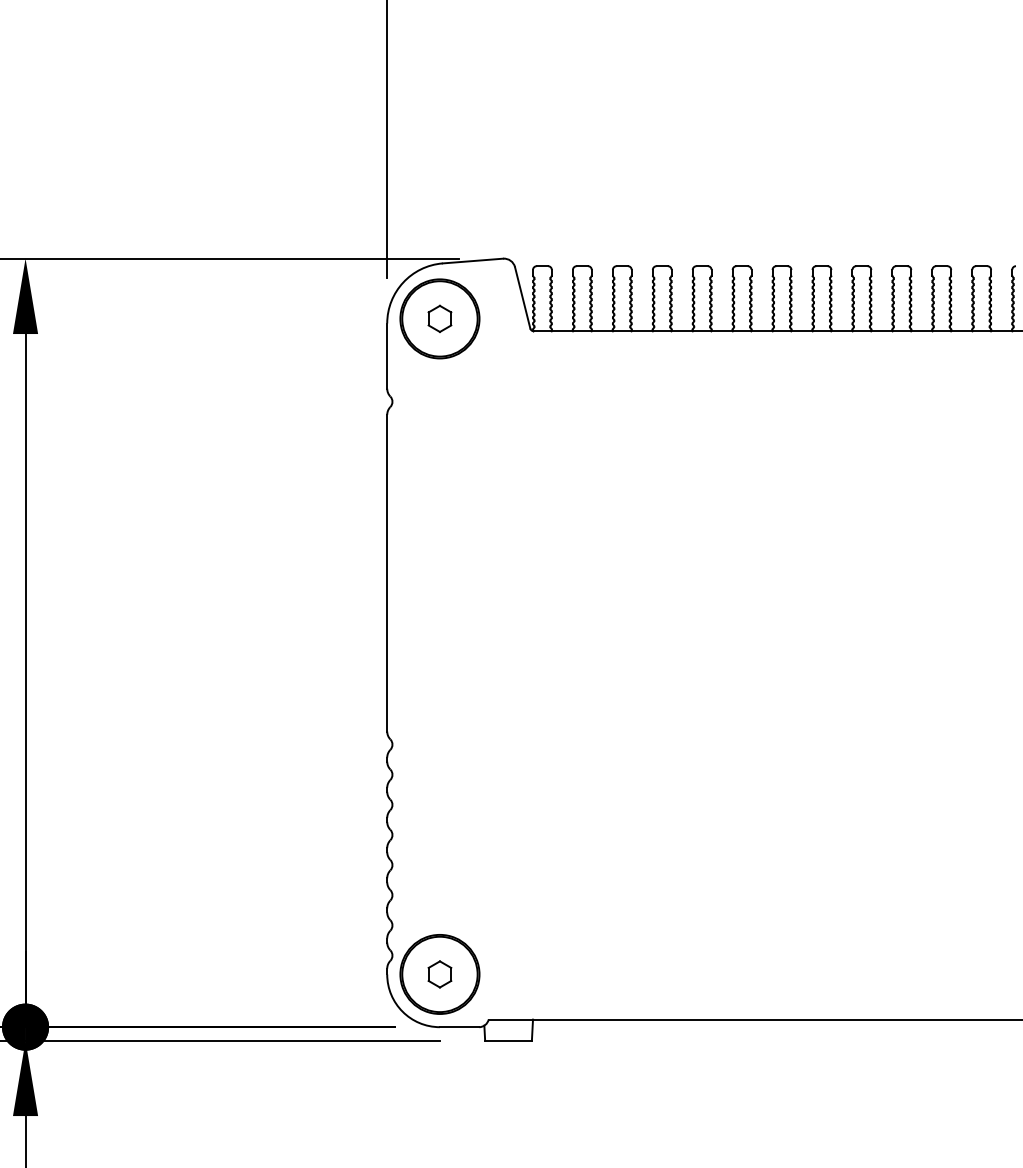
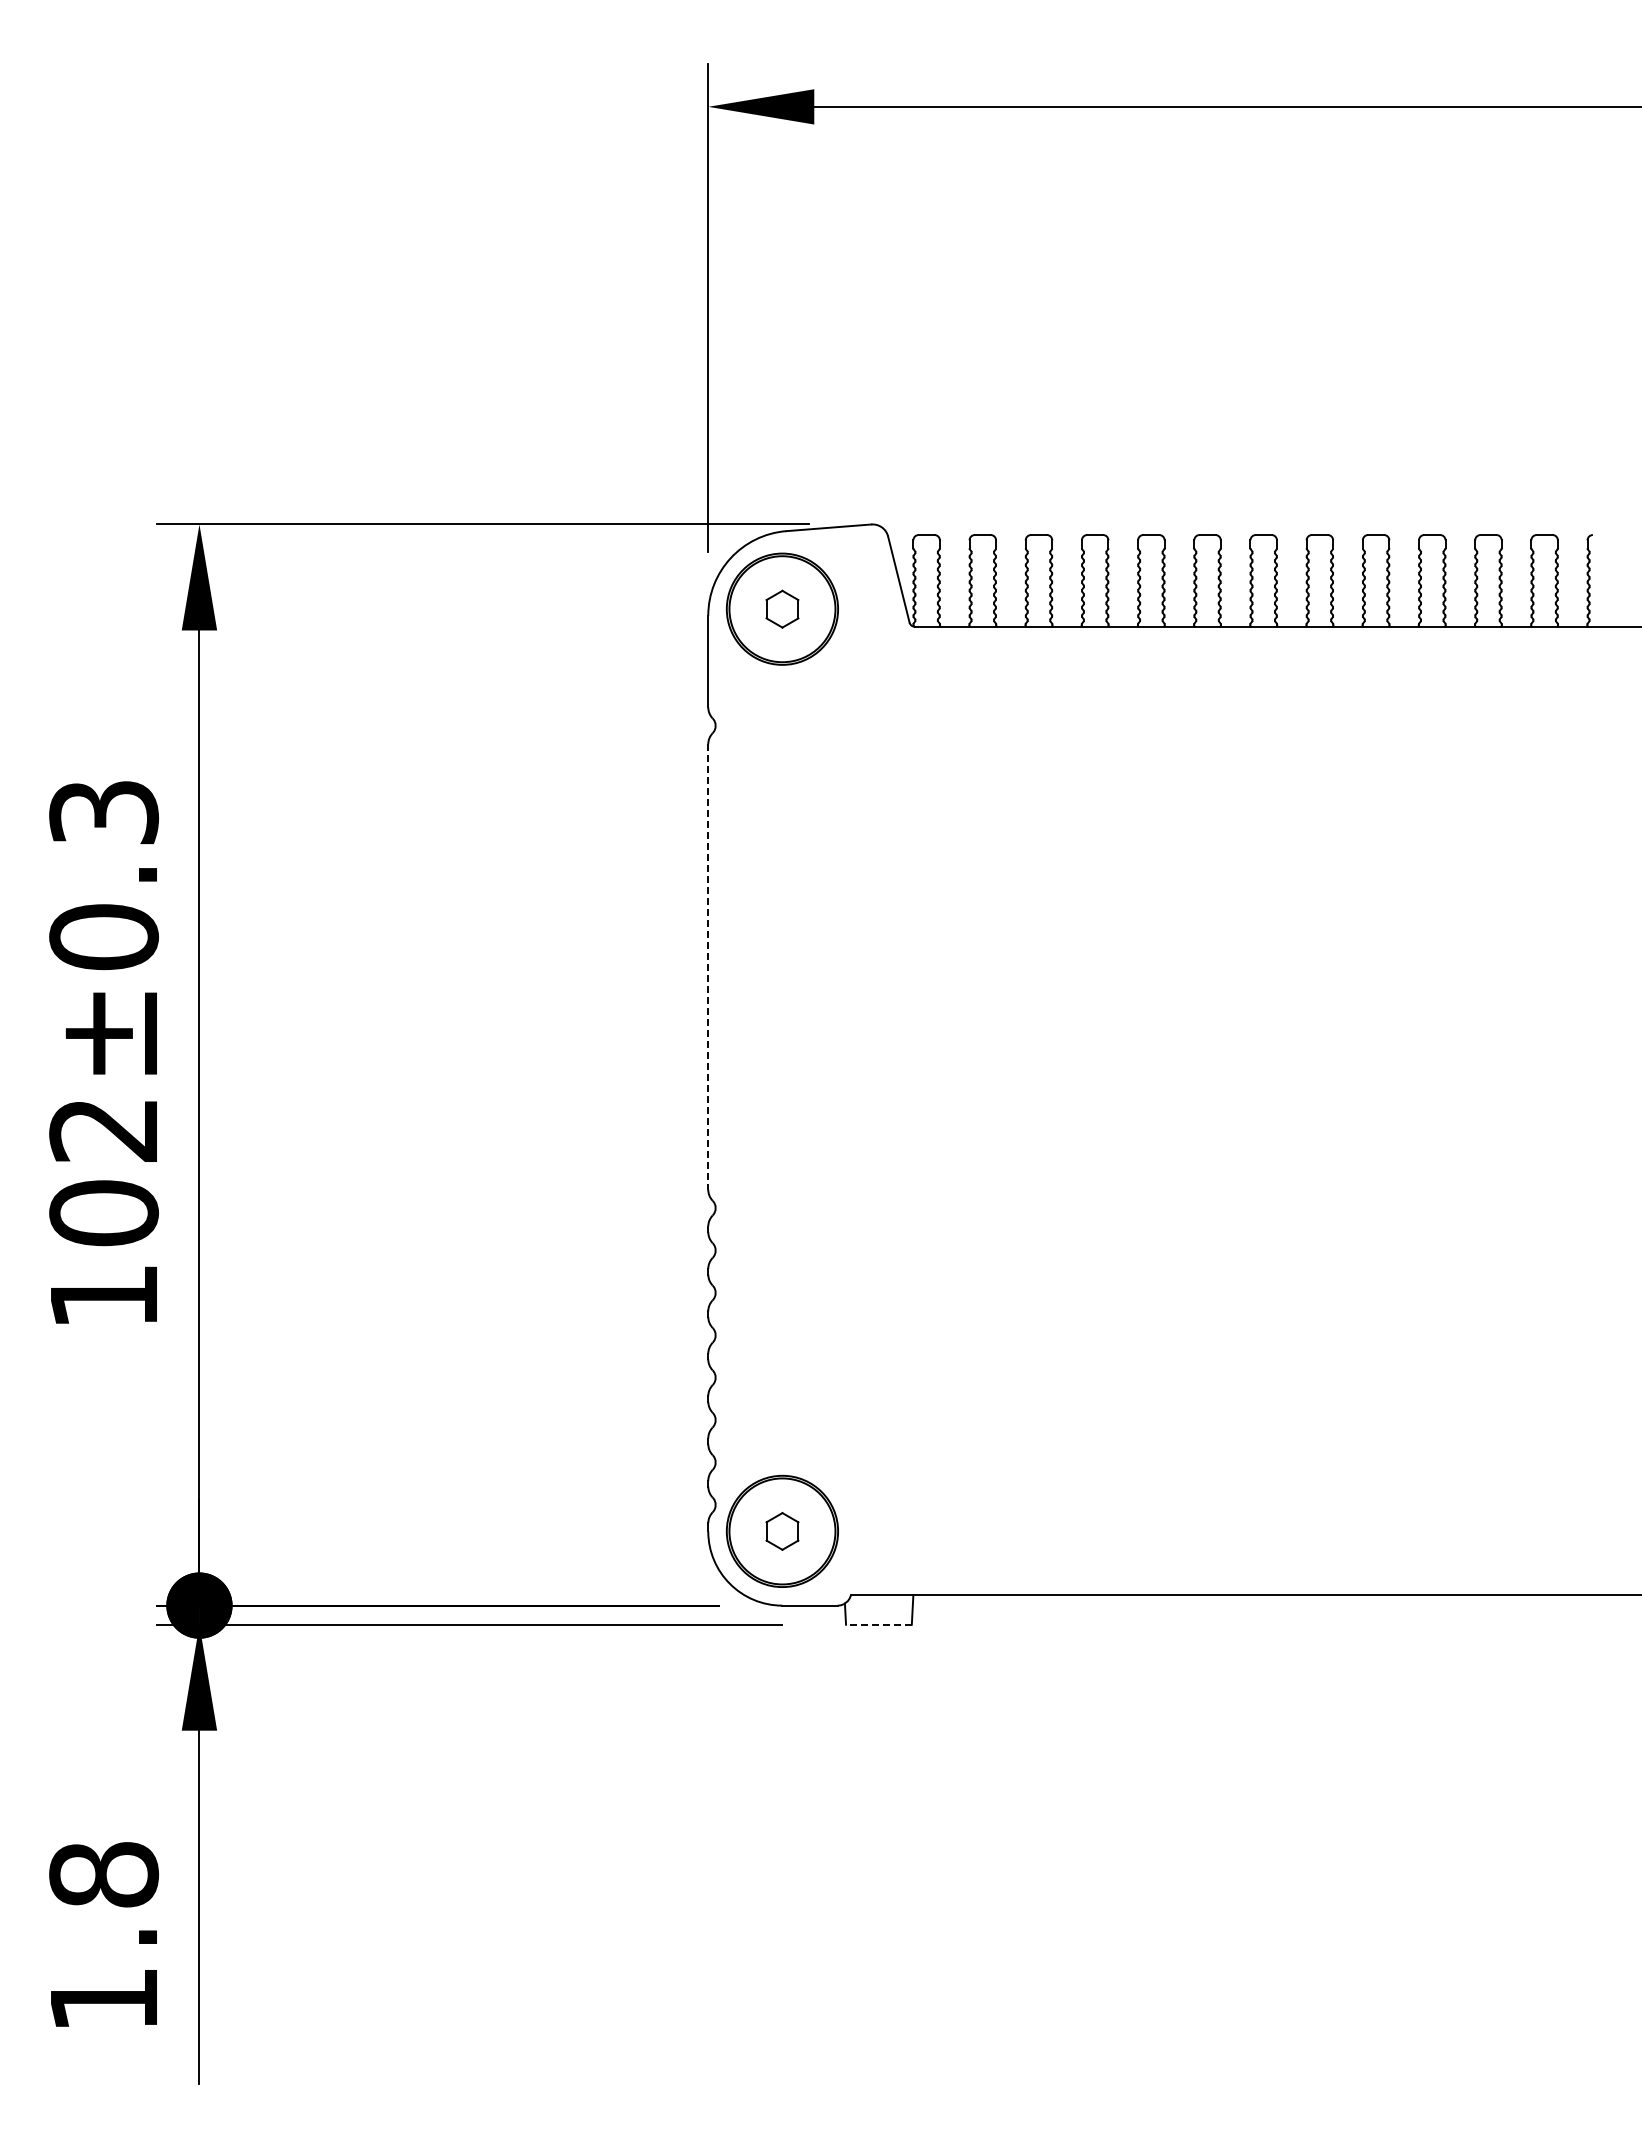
line: (387, 572) -> (708, 966), solid -> dashed
line: (508, 1040) -> (878, 1624), solid -> dashed

